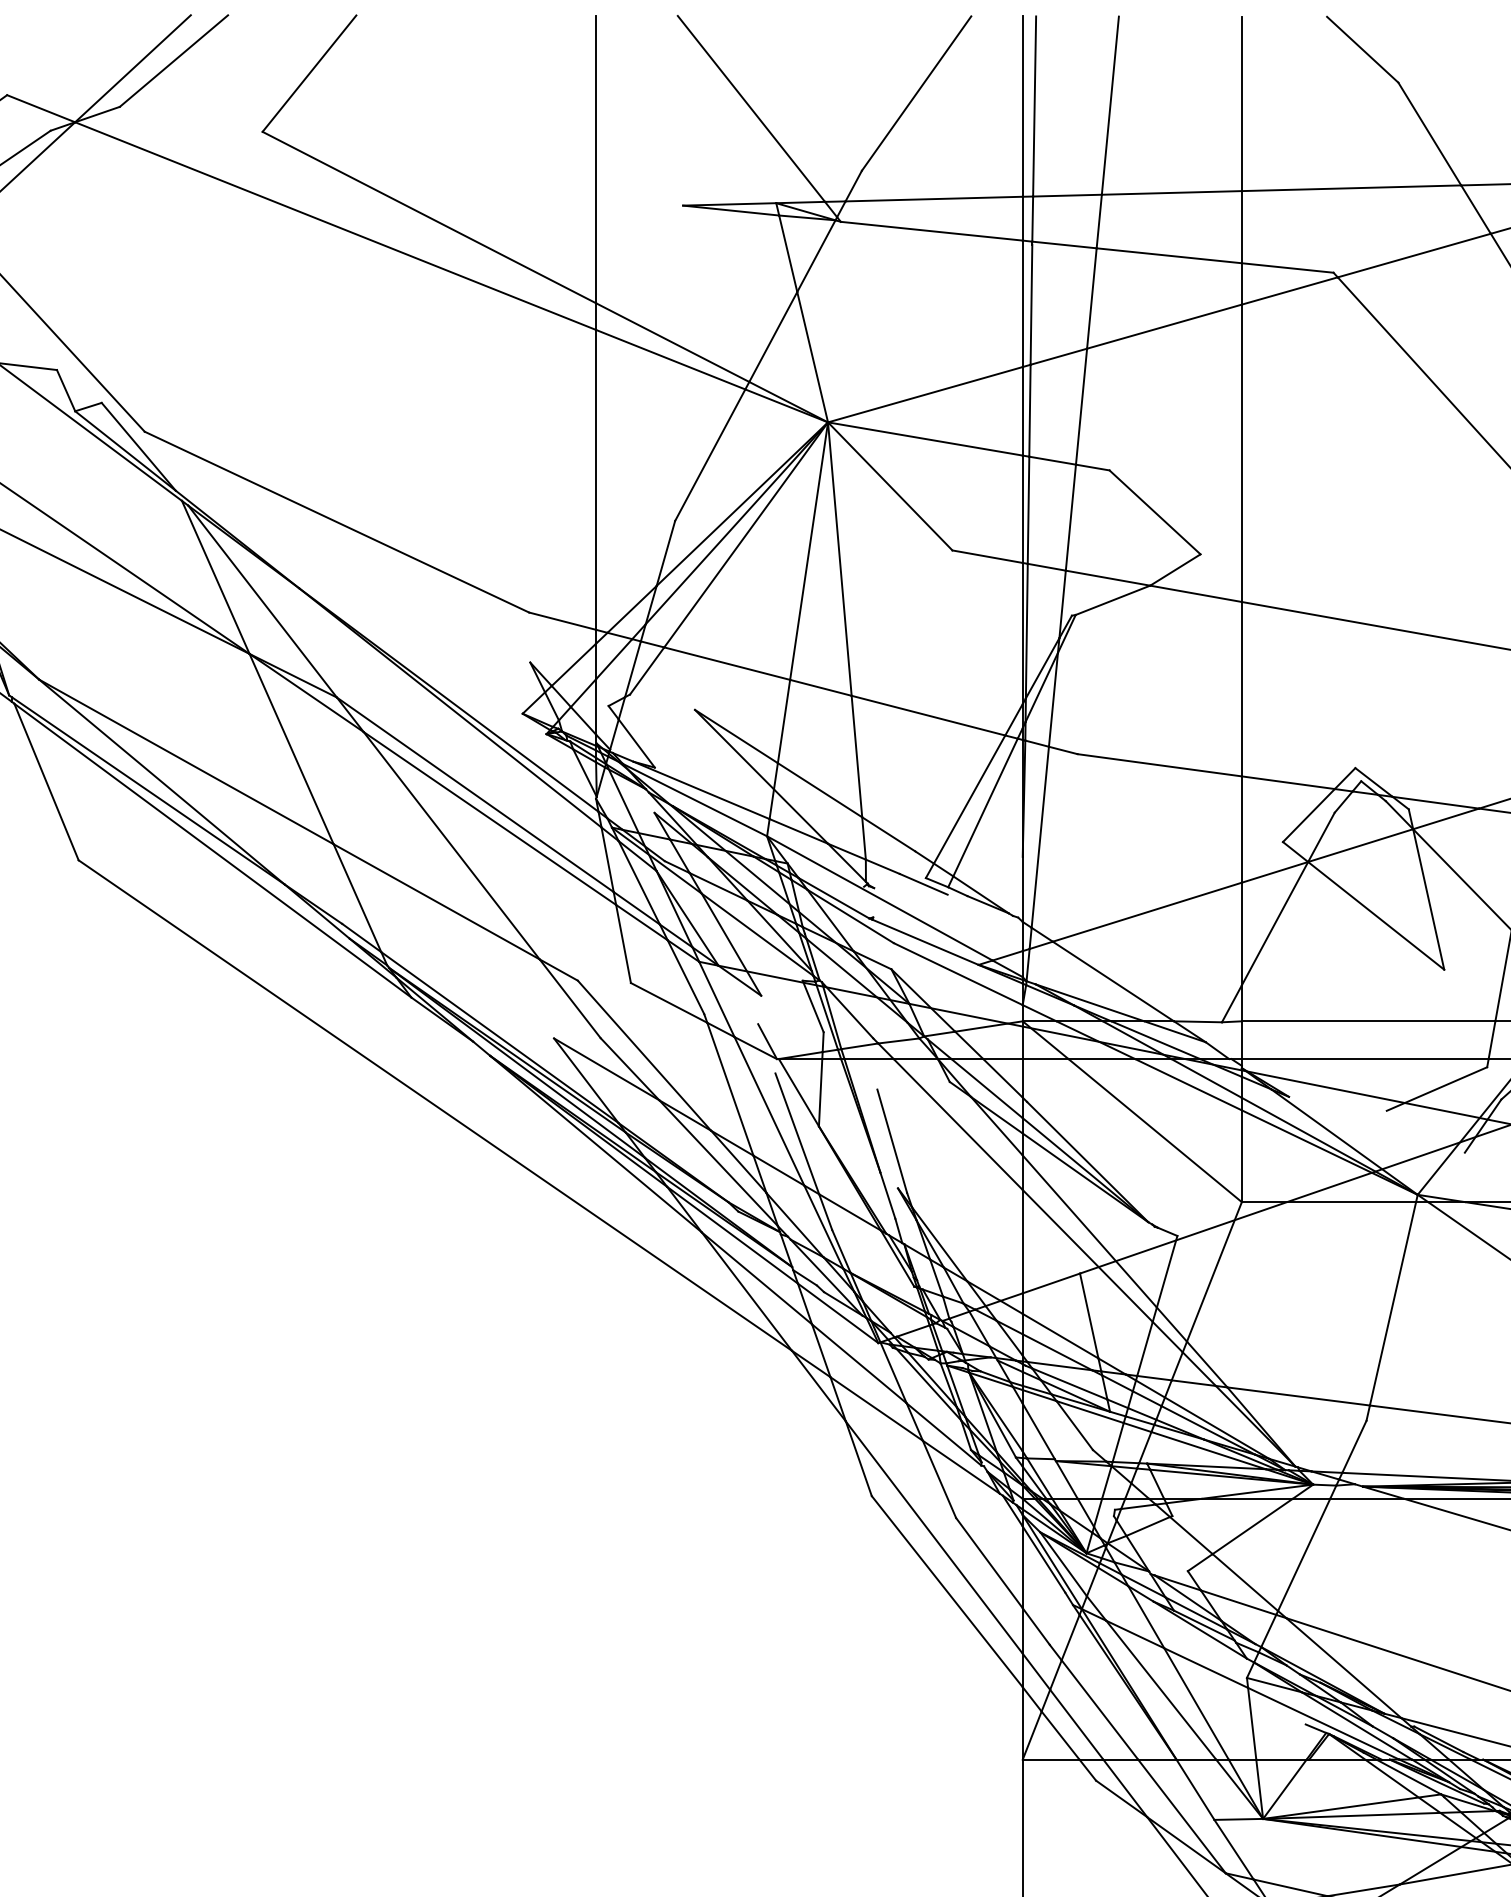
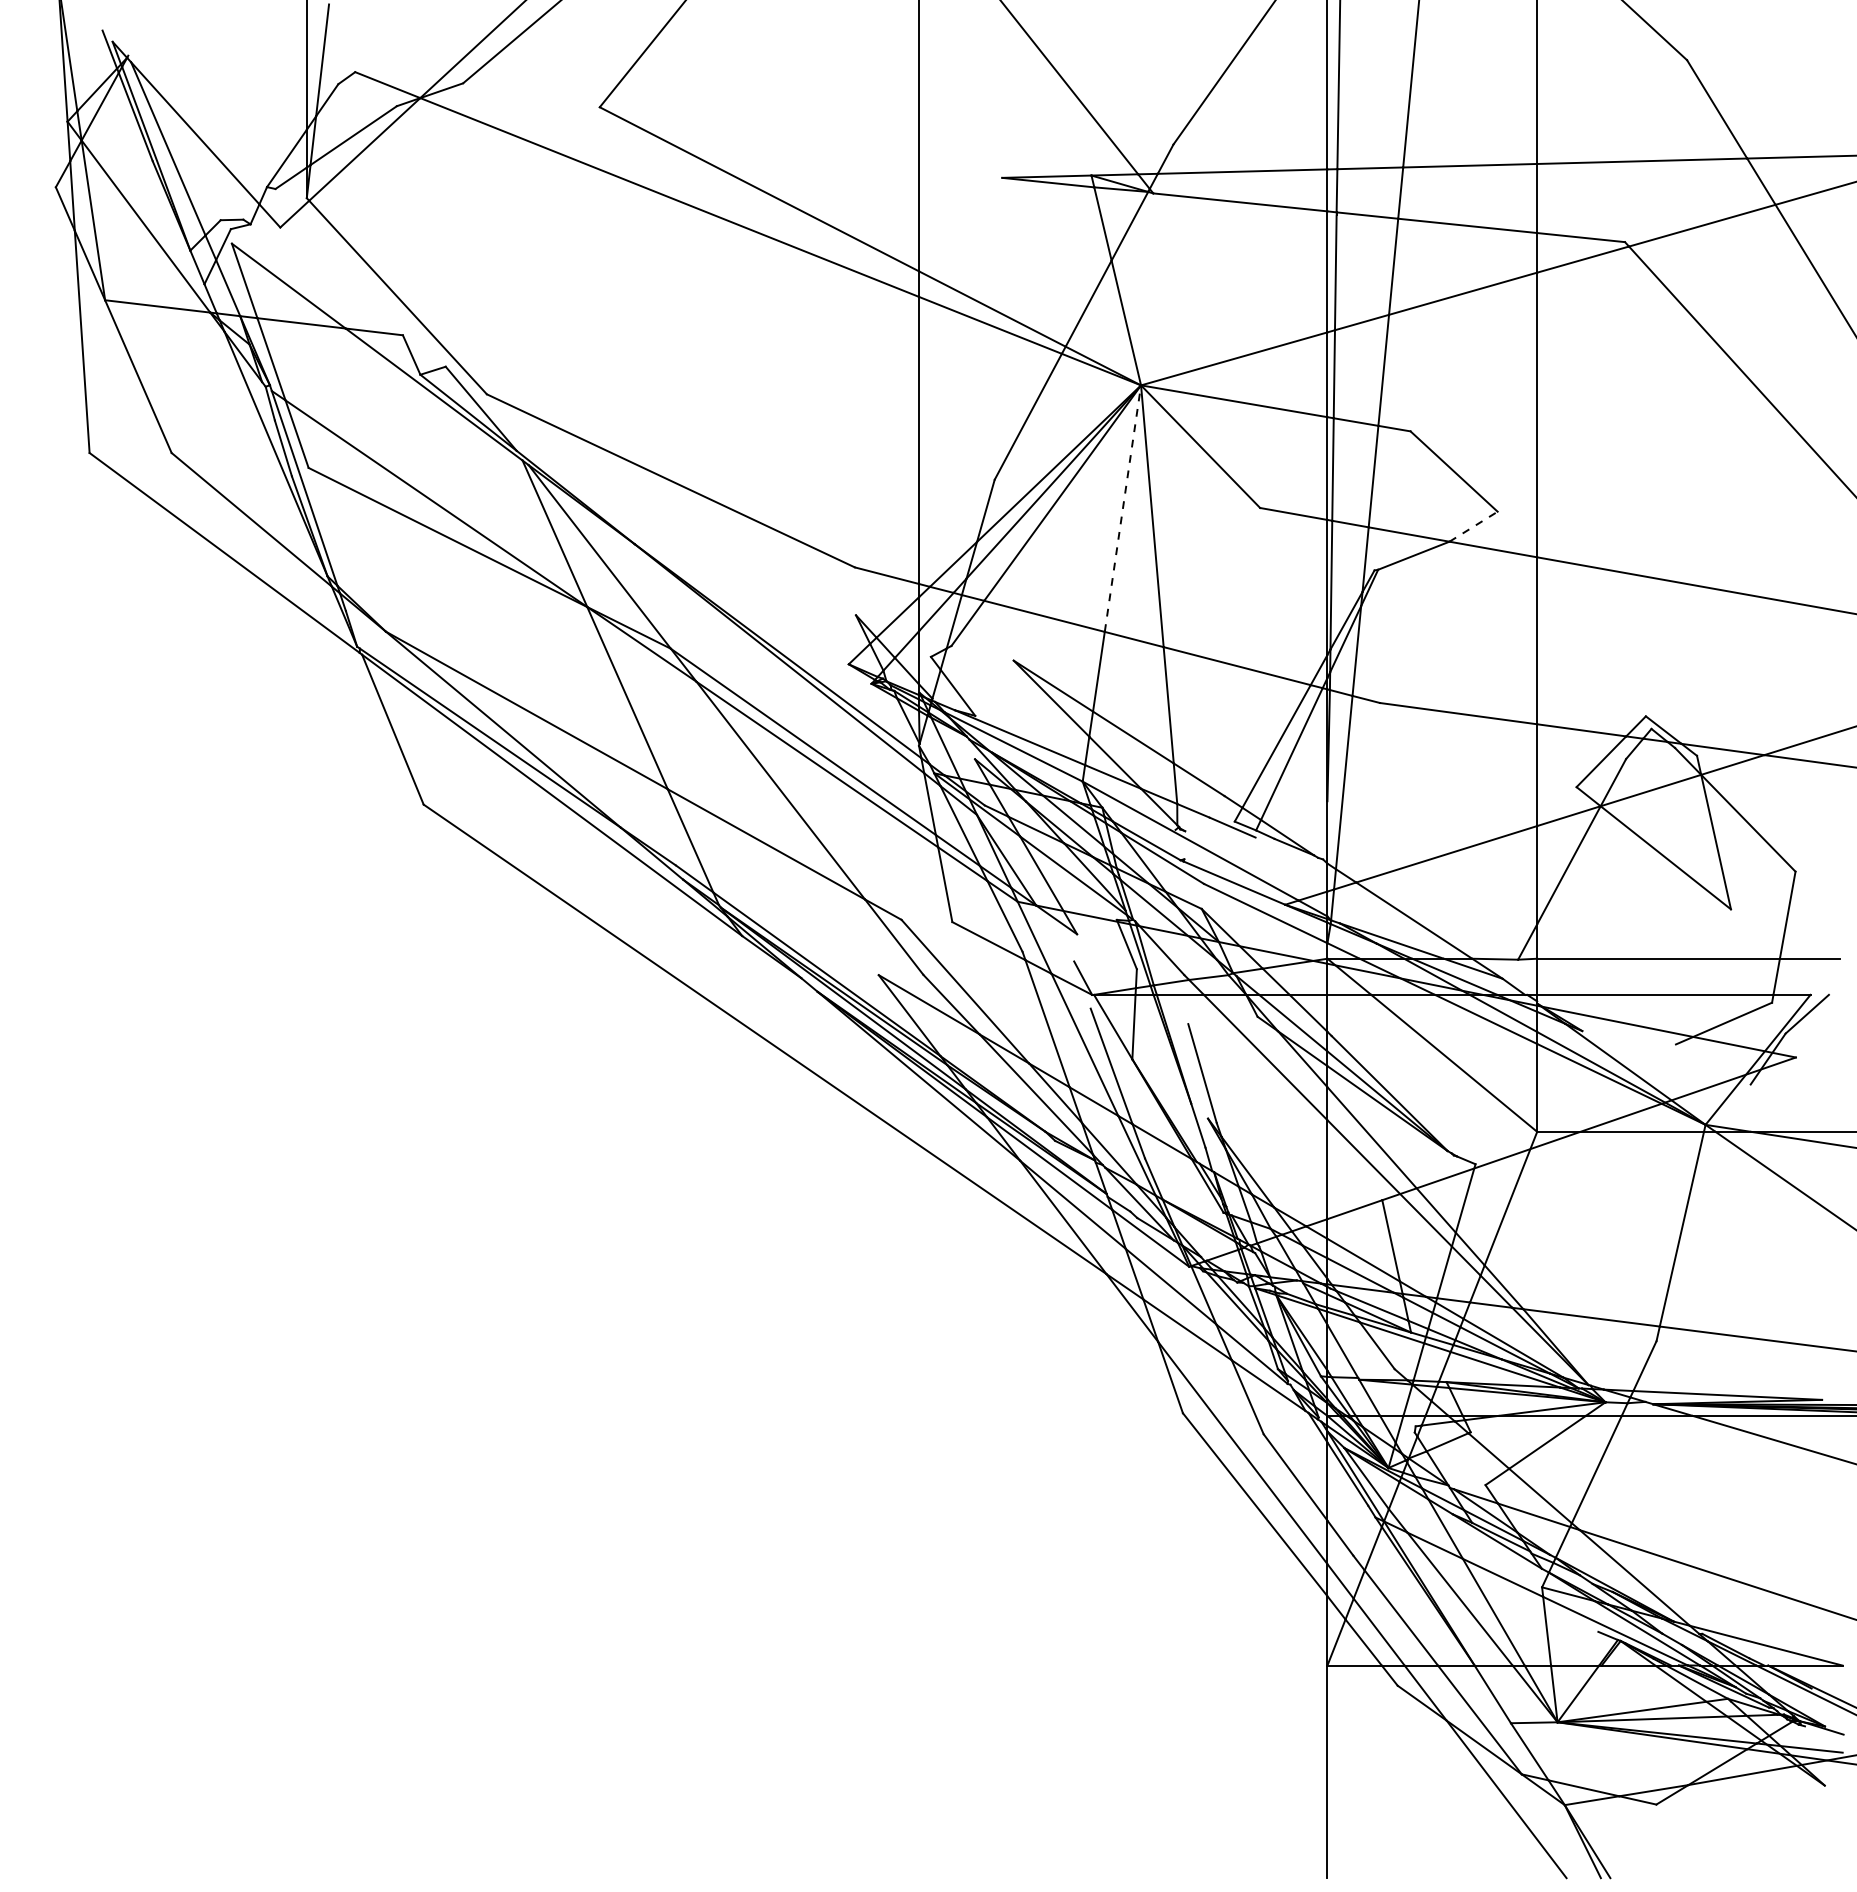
line: (808, 550) -> (1122, 508), solid -> dashed
line: (1176, 569) -> (1474, 526), solid -> dashed

